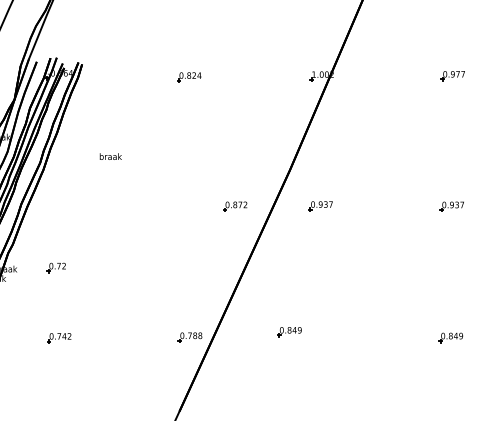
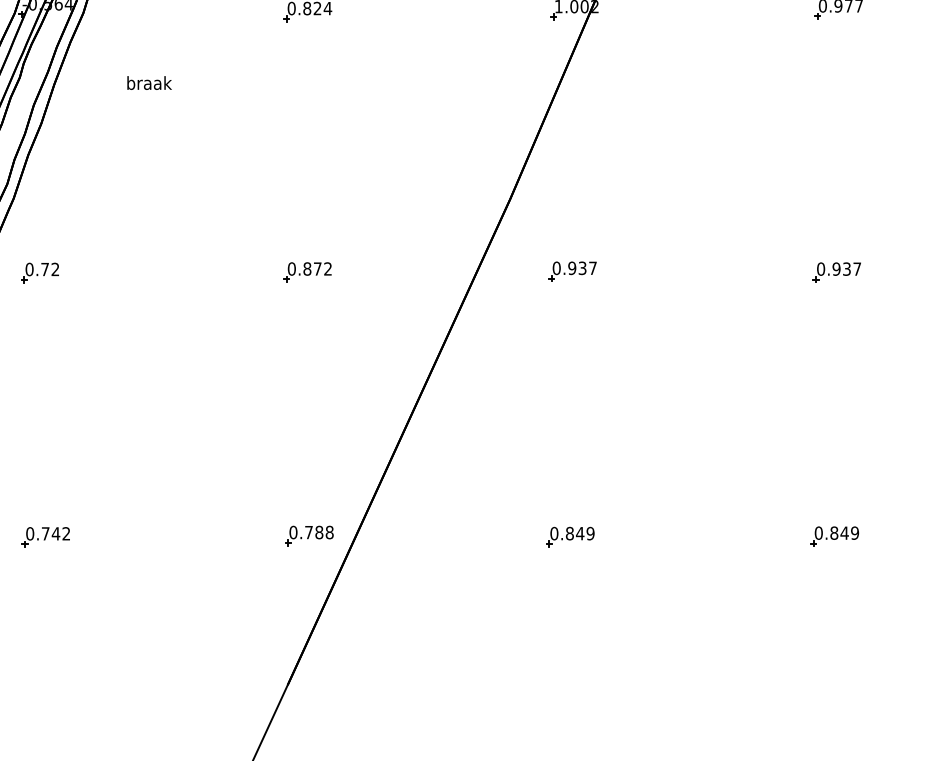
text: (110, 156) -> (148, 82), moved
part: (235, 206) -> (307, 272), moved
part: (55, 267) -> (38, 272), moved
part: (289, 332) -> (569, 538), moved

